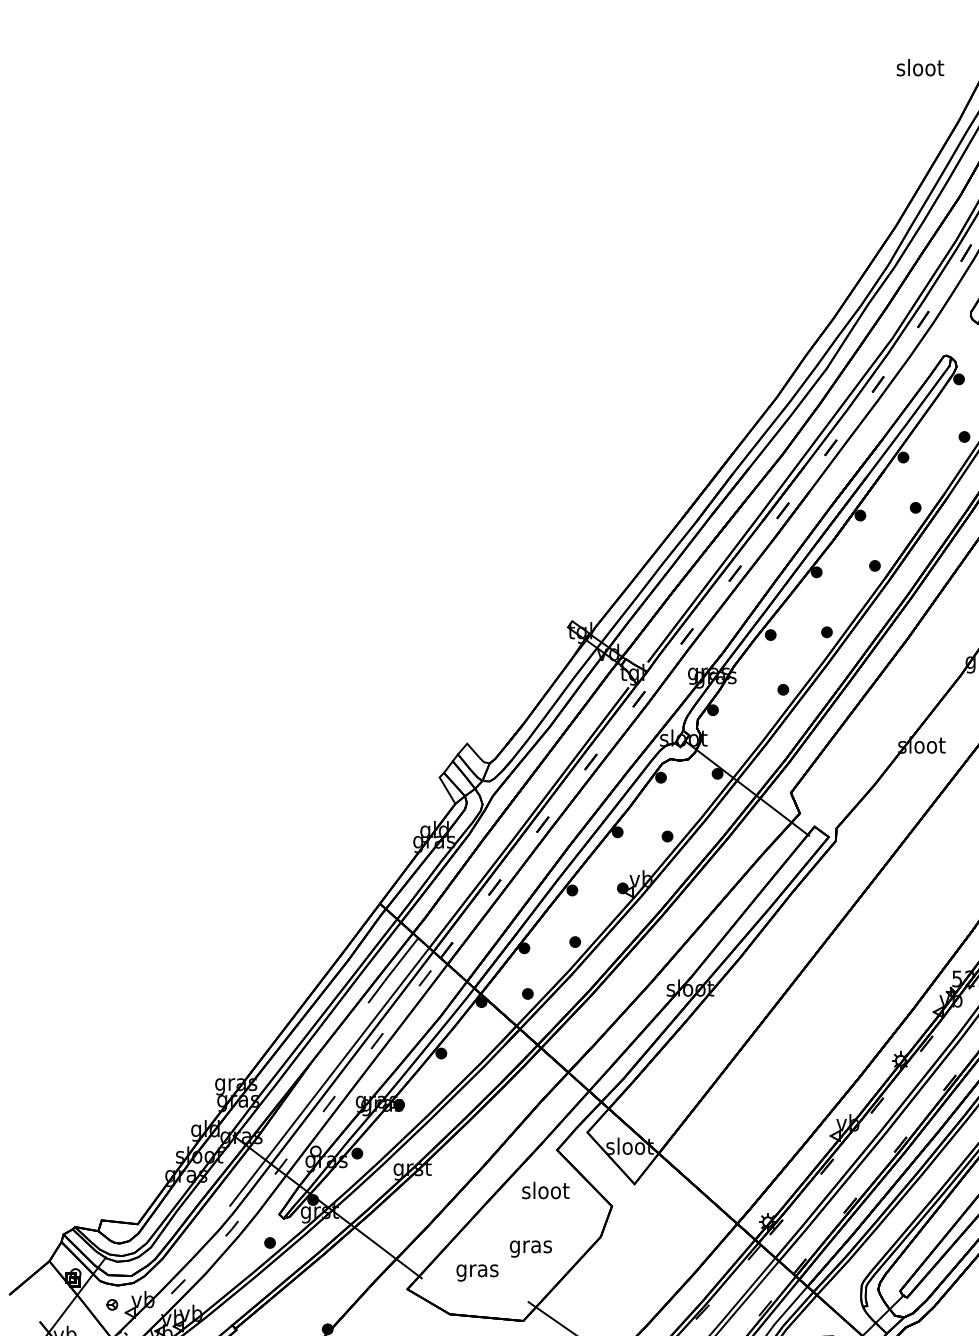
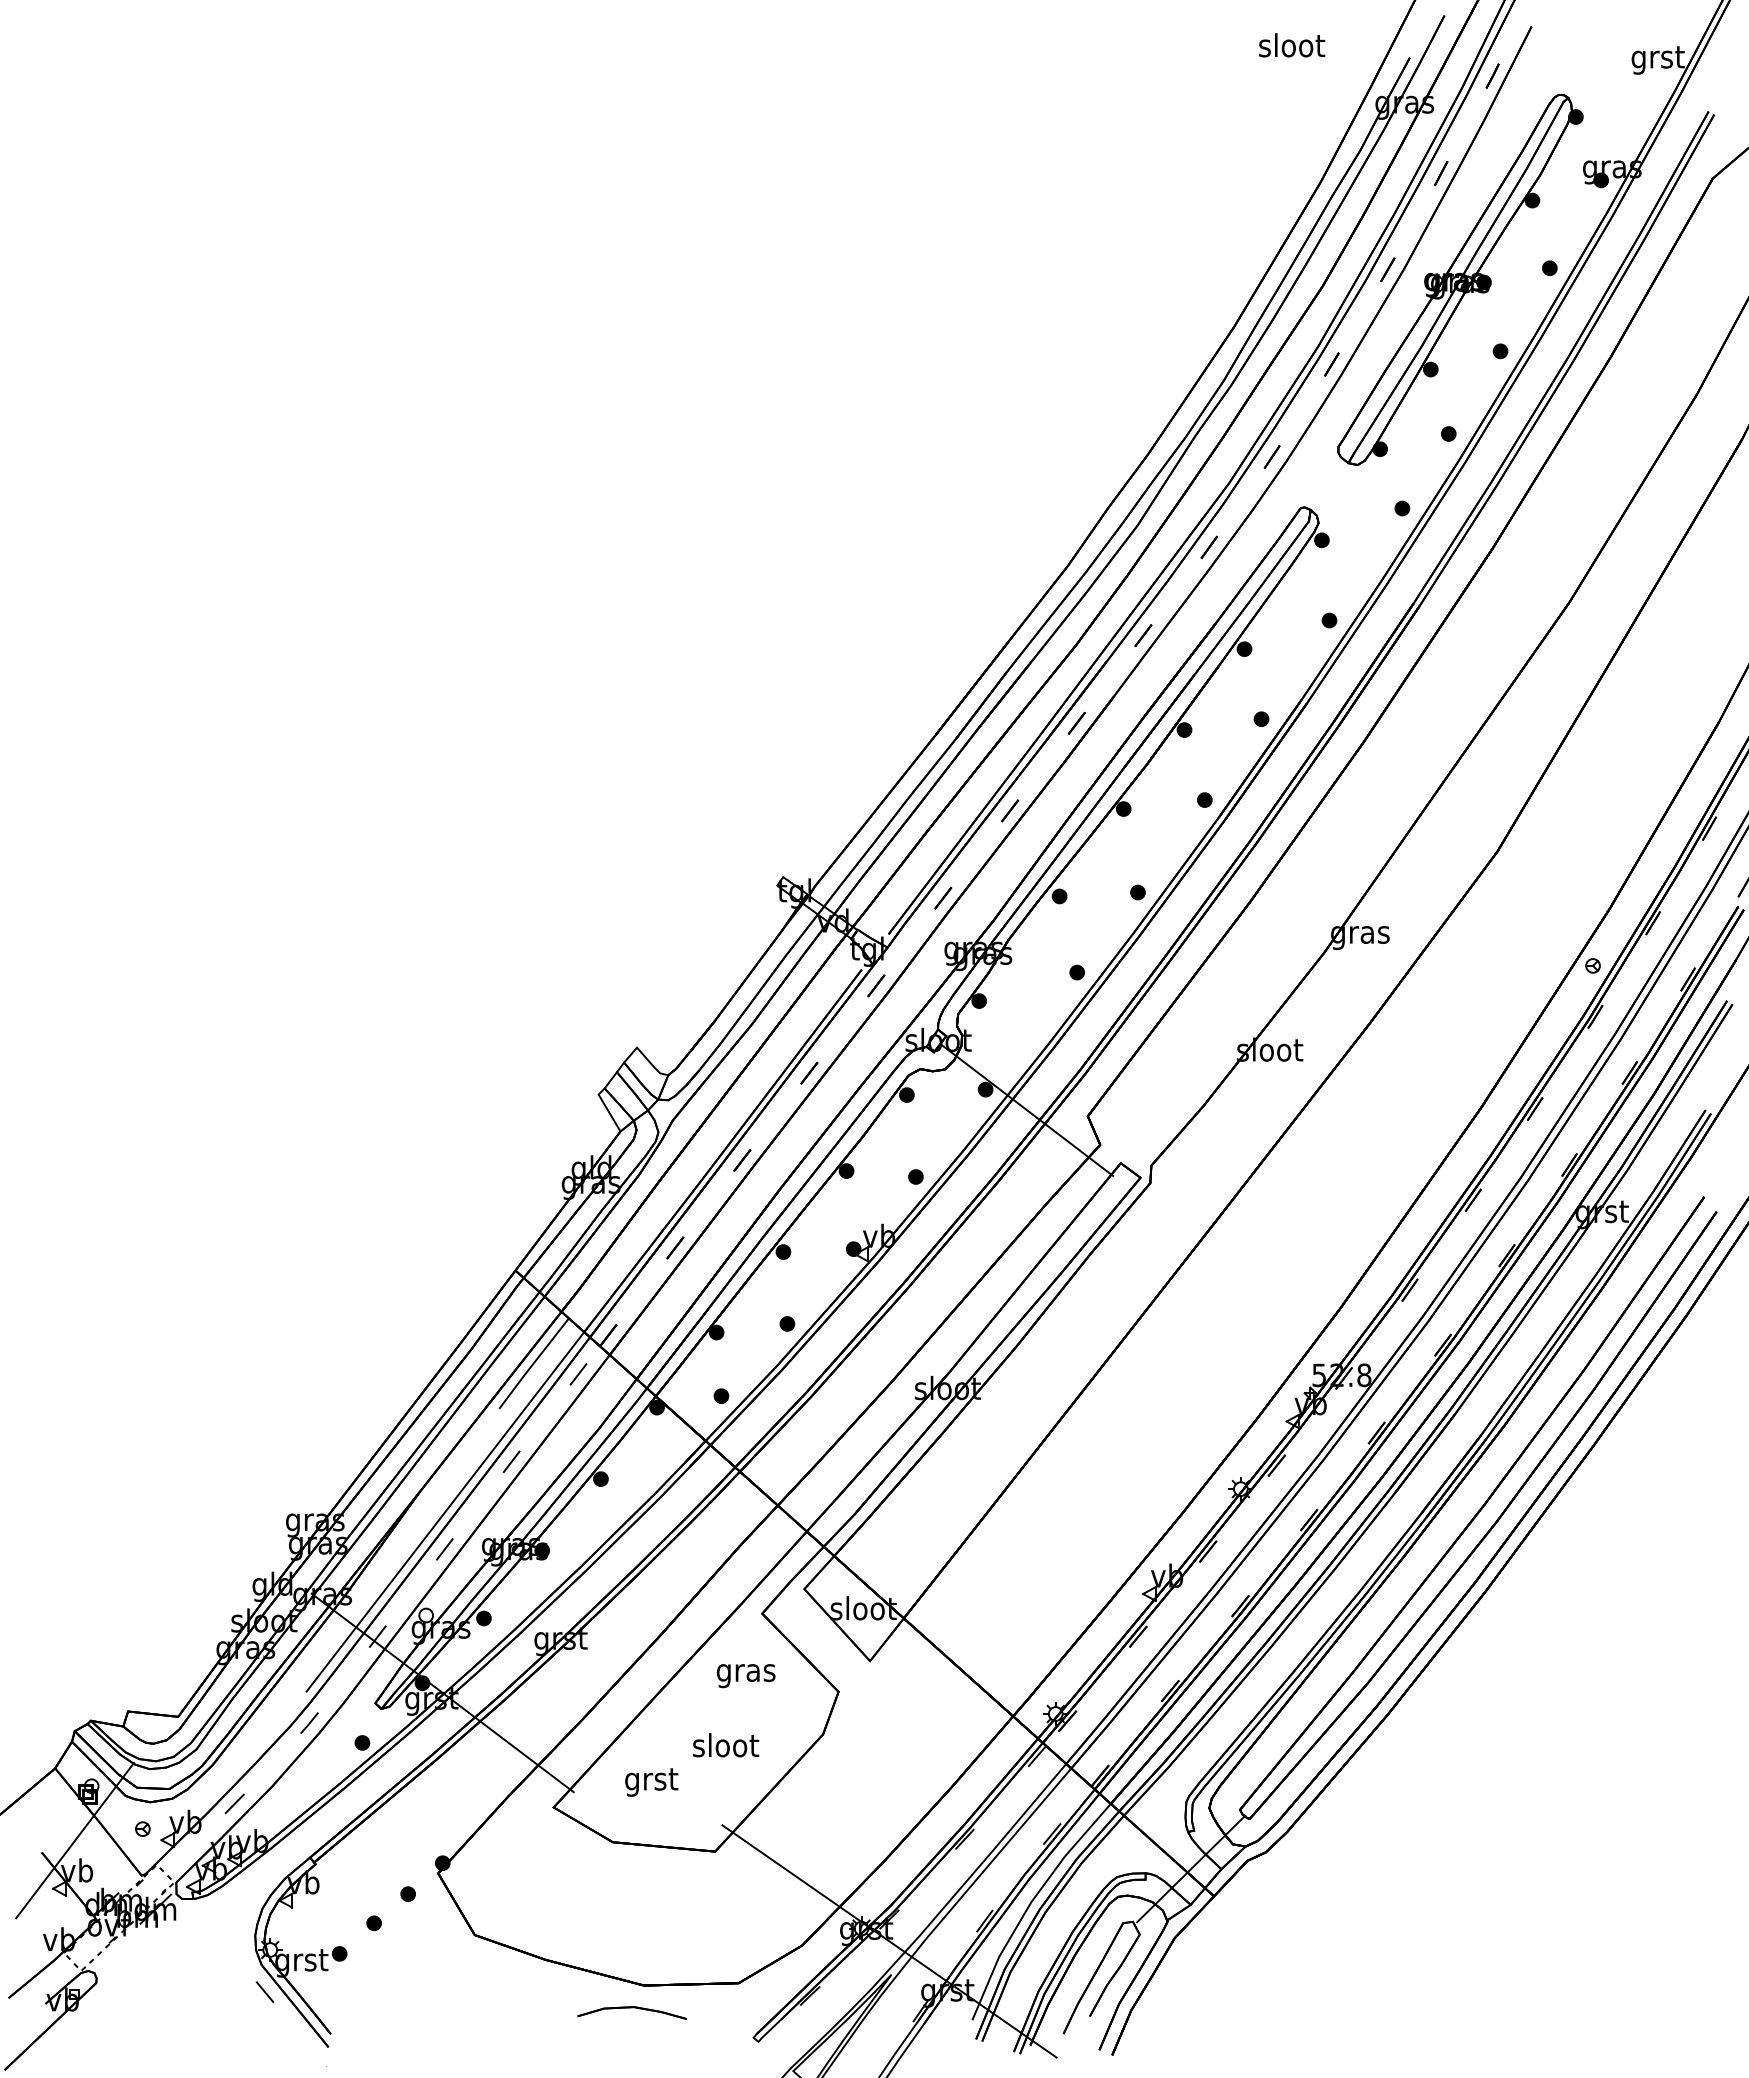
text: (920, 67) -> (1292, 45), moved
text: (545, 1192) -> (746, 1672), sloot -> gras
text: (531, 1246) -> (726, 1748), gras -> sloot
text: (477, 1271) -> (651, 1782), gras -> grst

